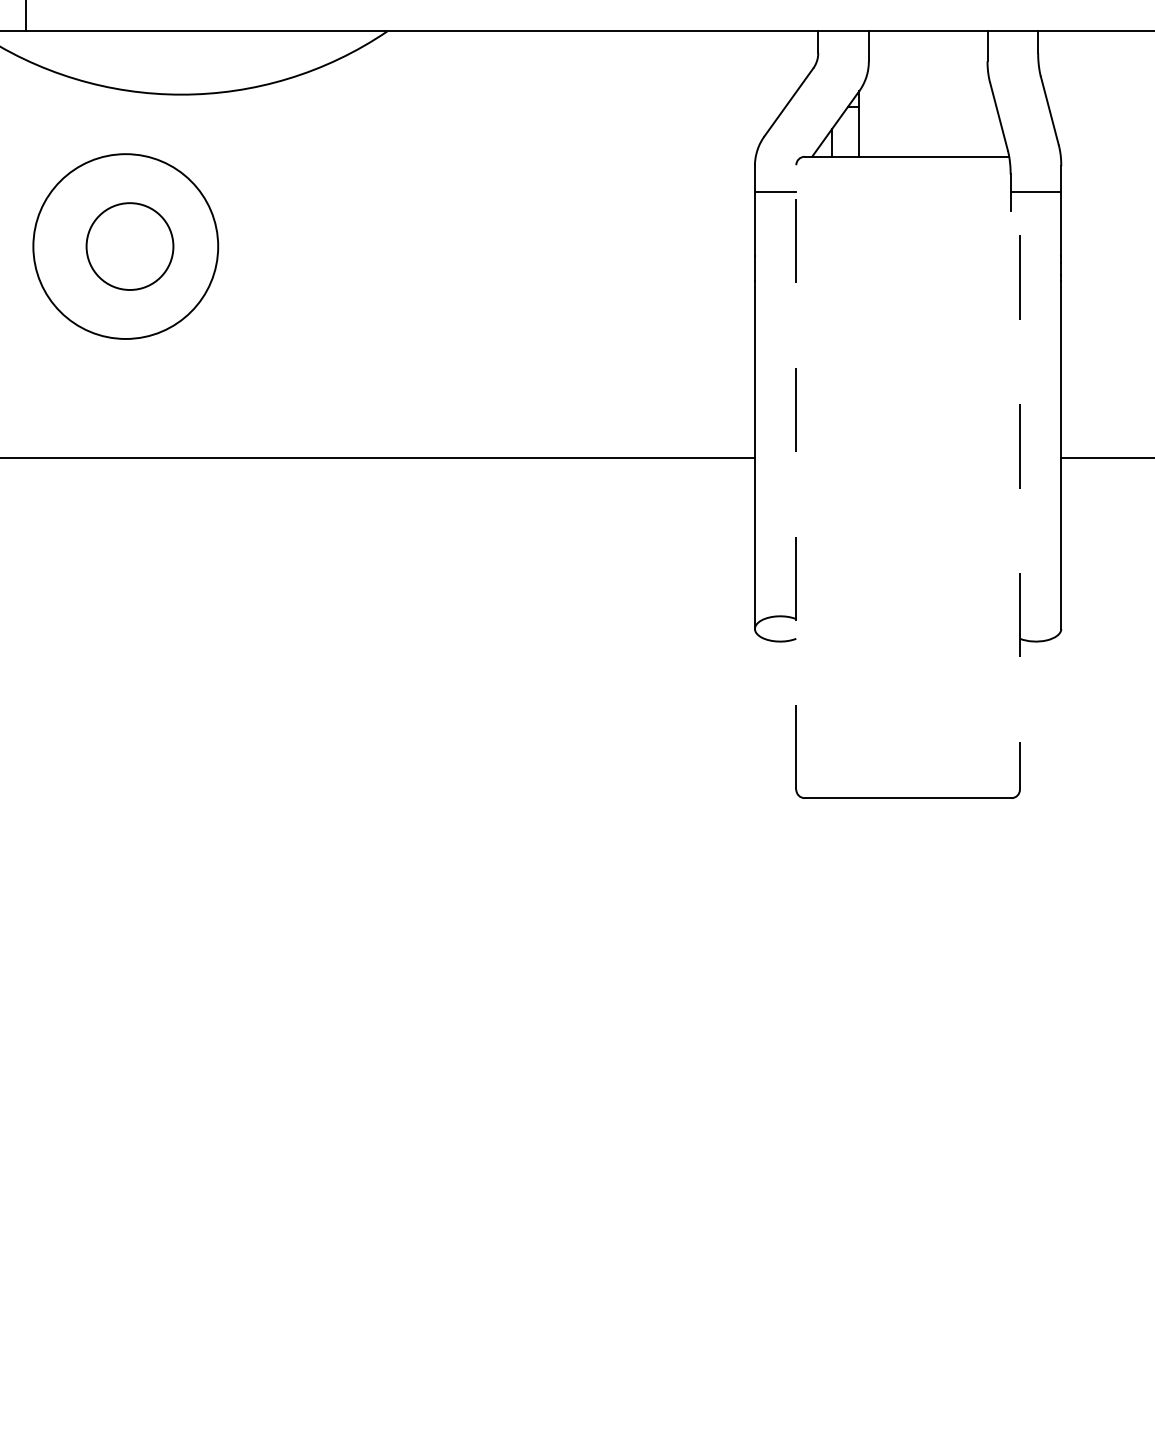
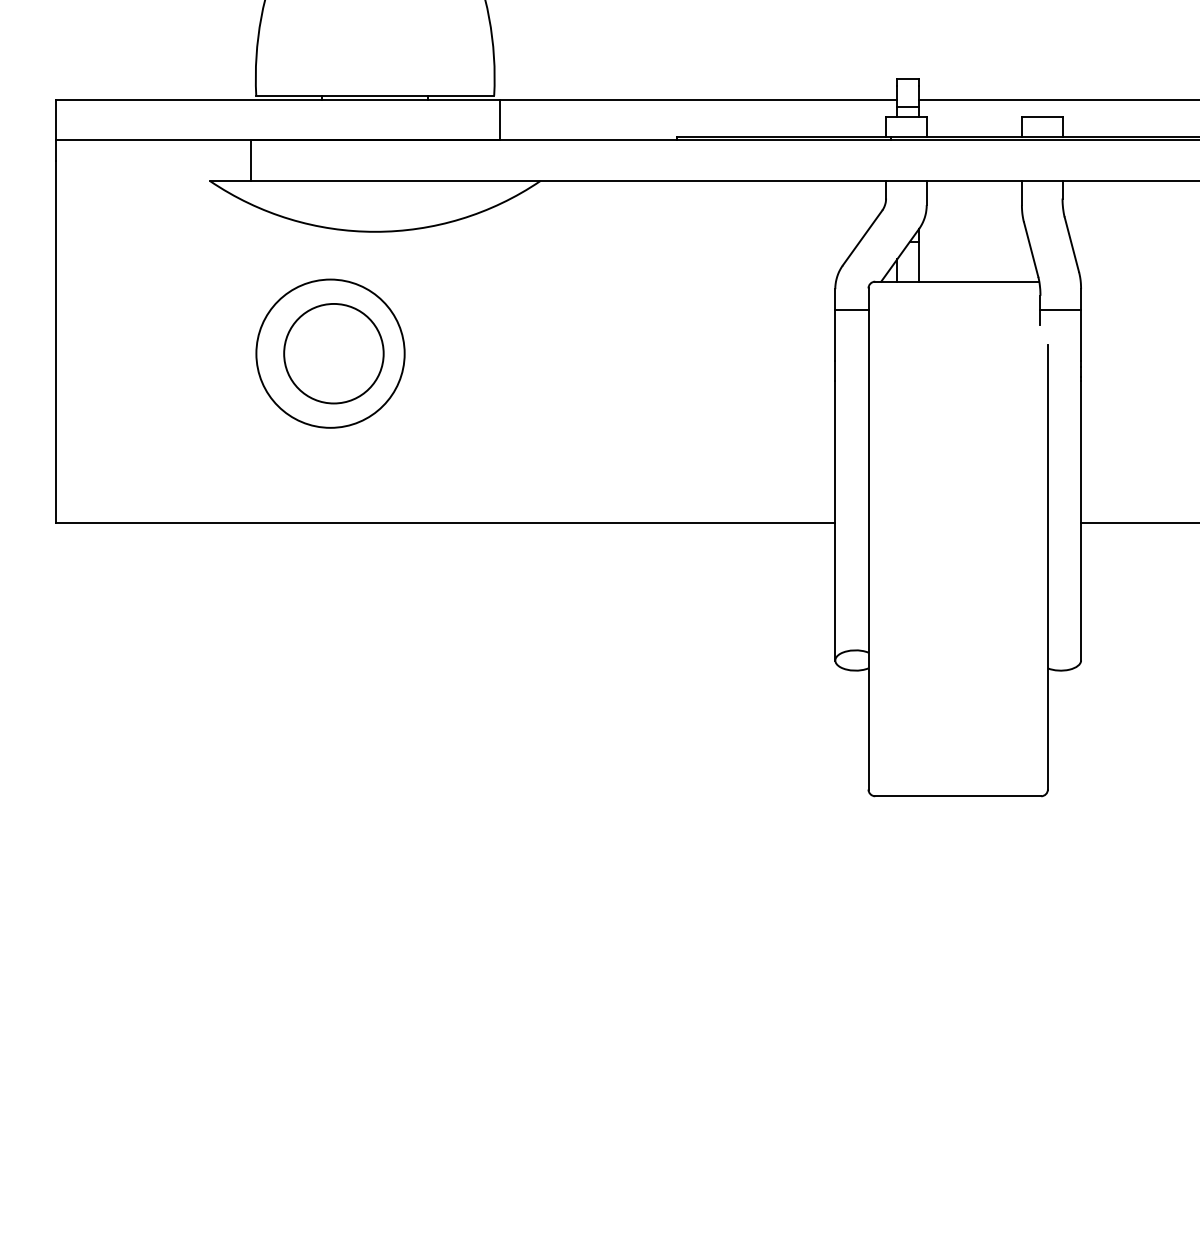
circle: (129, 246) -> (333, 353), size x1.43
line: (796, 476) -> (868, 538), dashed -> solid
line: (1019, 513) -> (1047, 567), dashed -> solid

